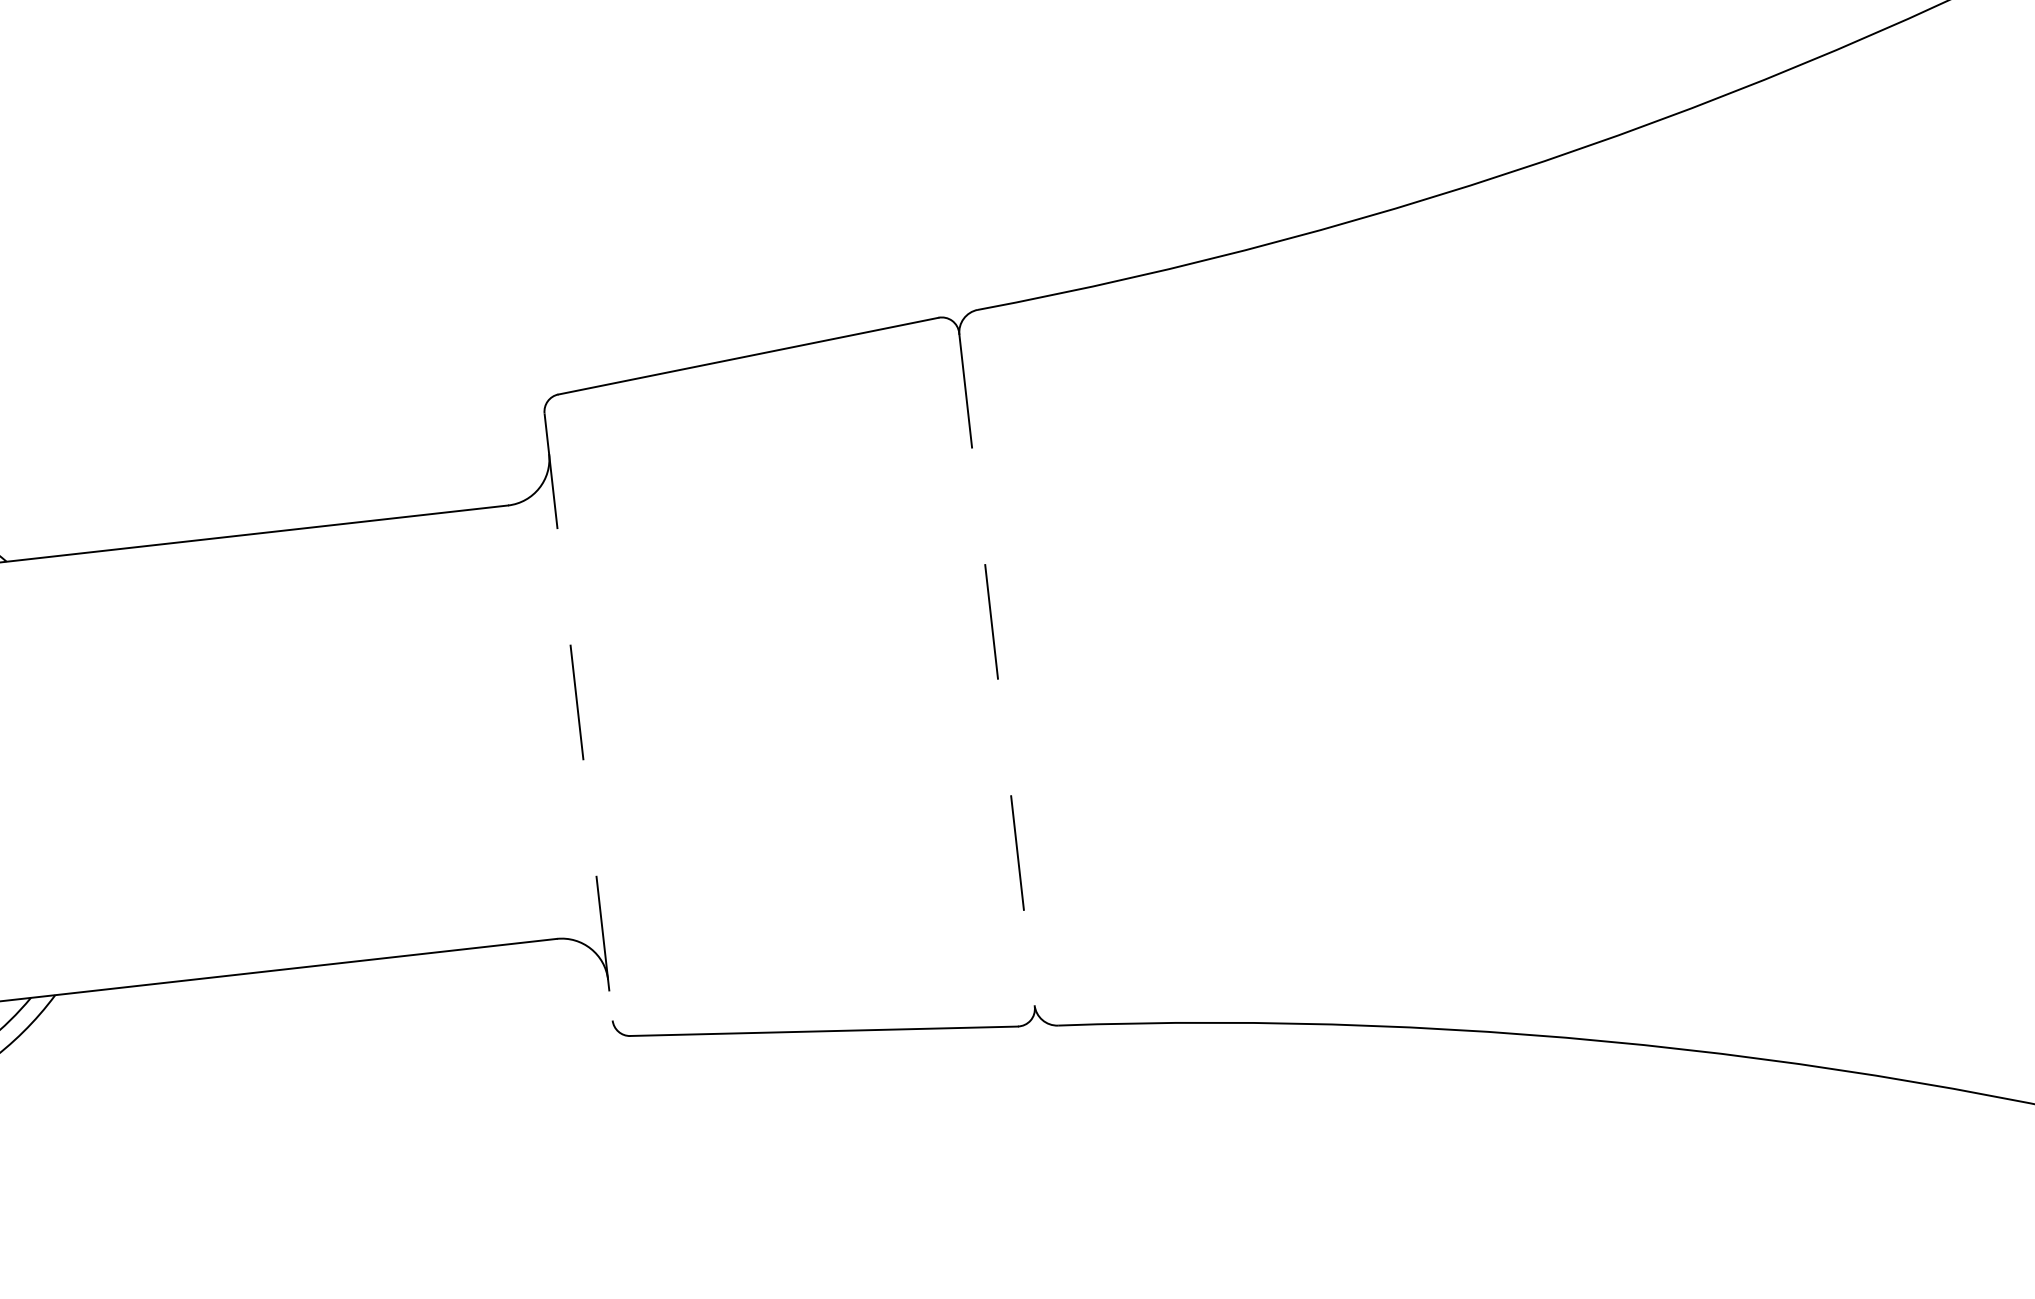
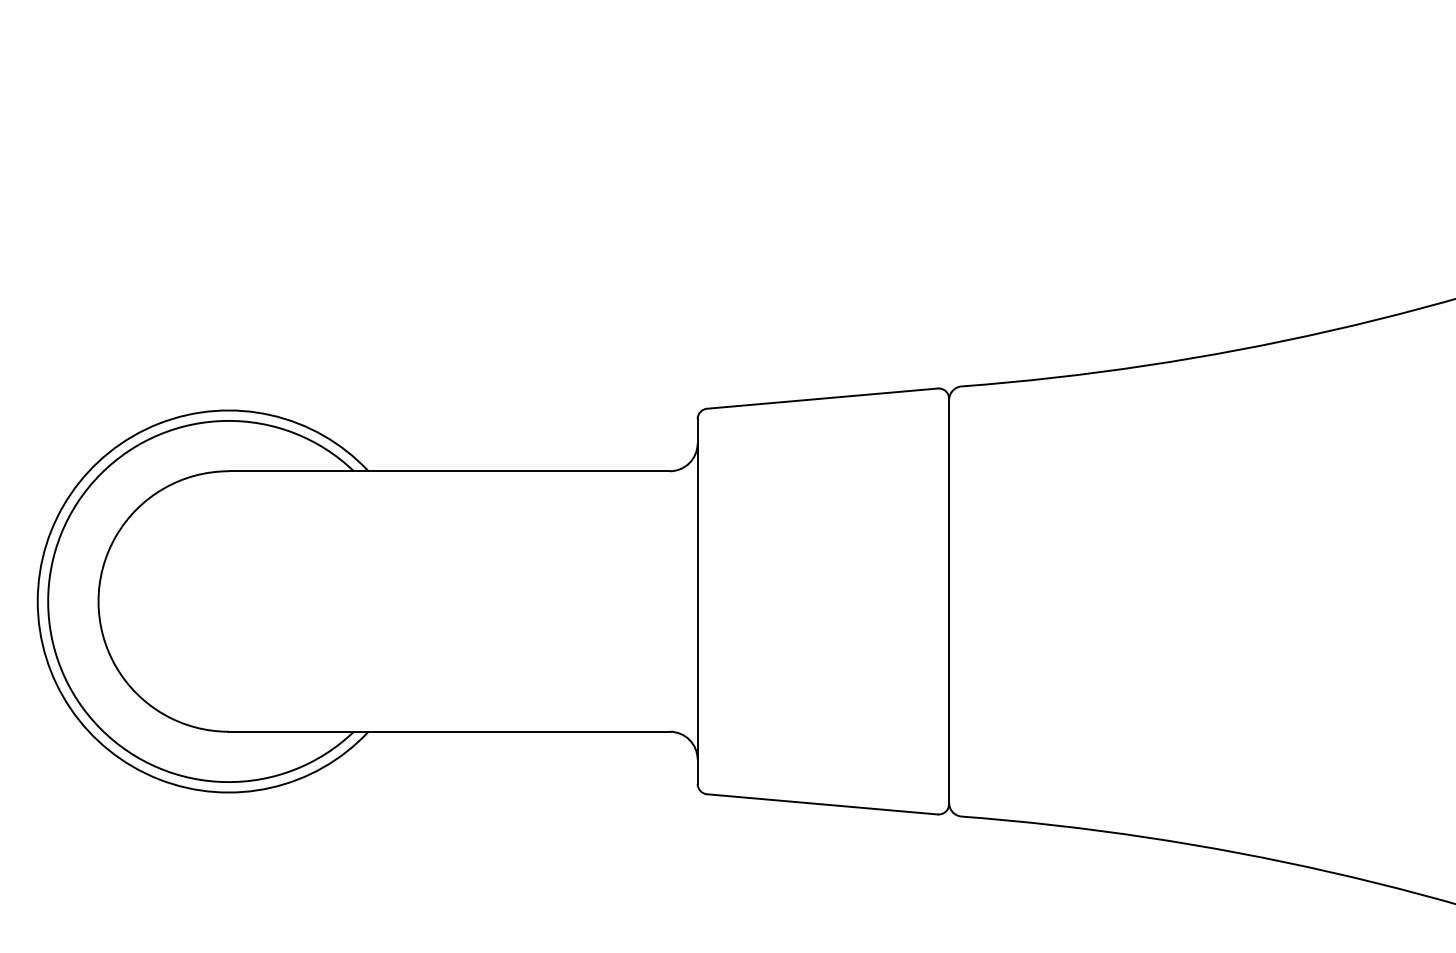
line: (997, 670) -> (949, 601), dashed -> solid
line: (578, 718) -> (697, 602), dashed -> solid

